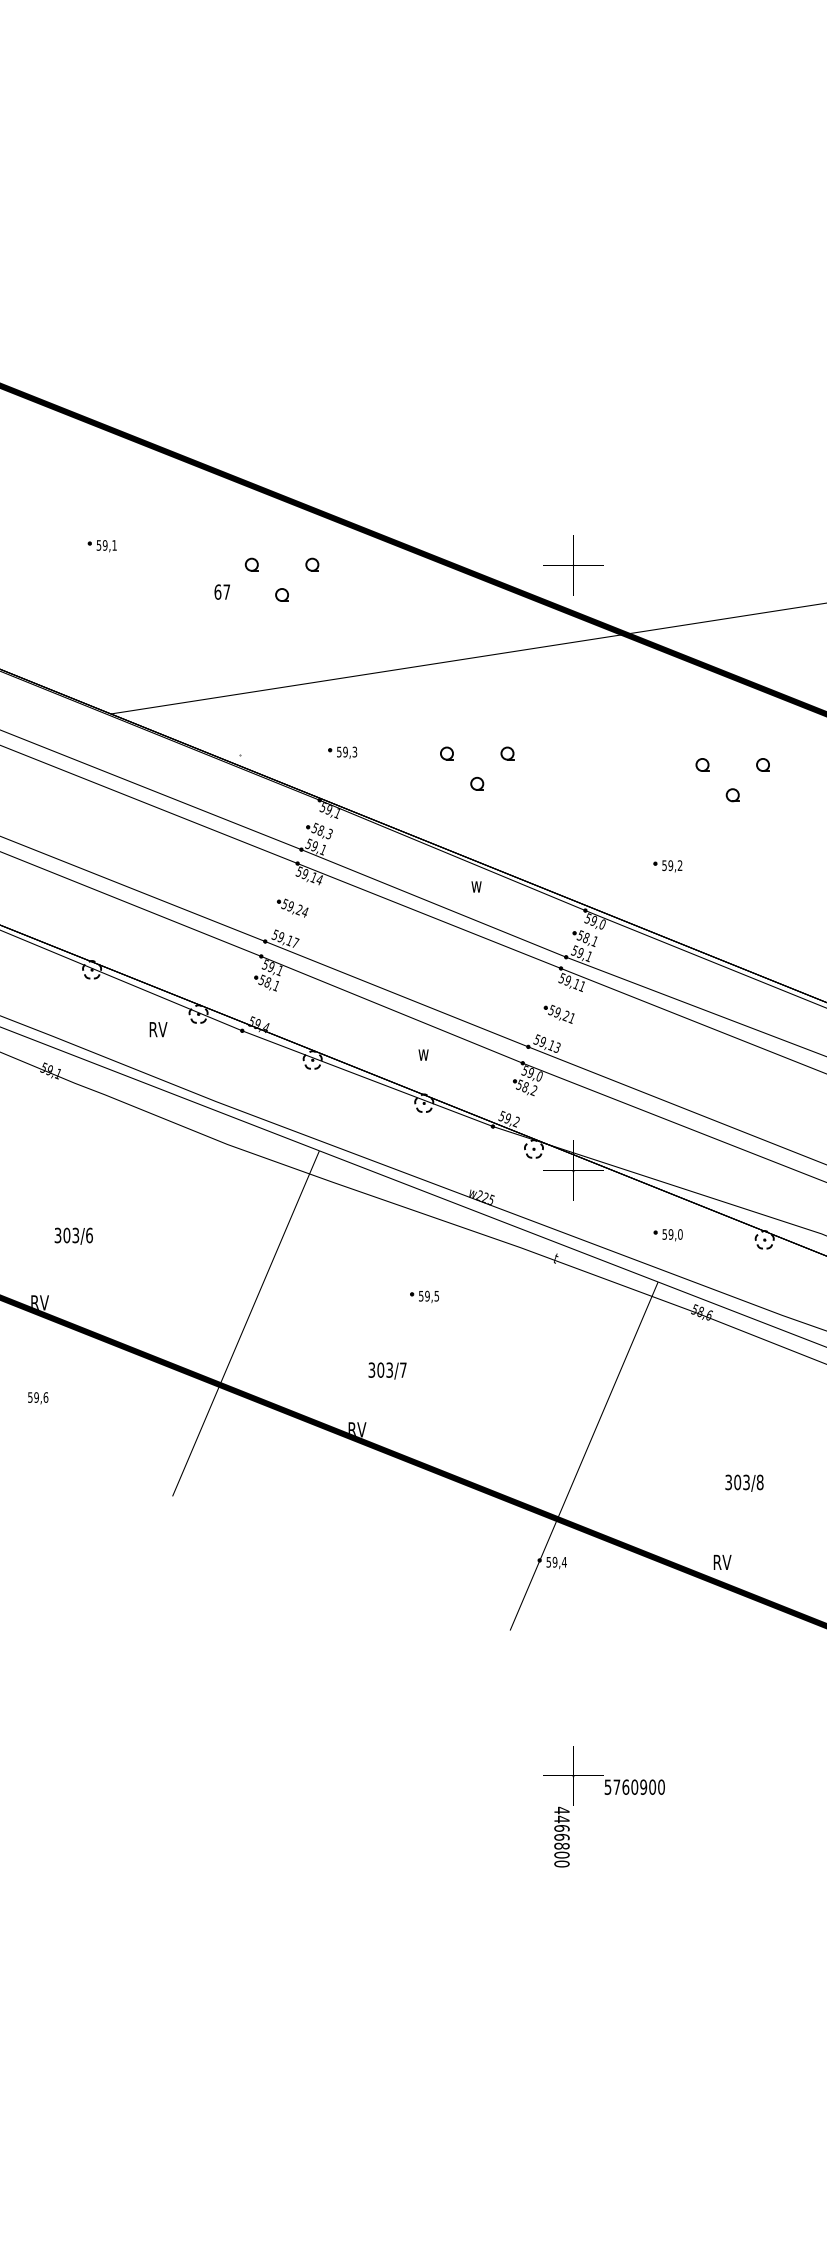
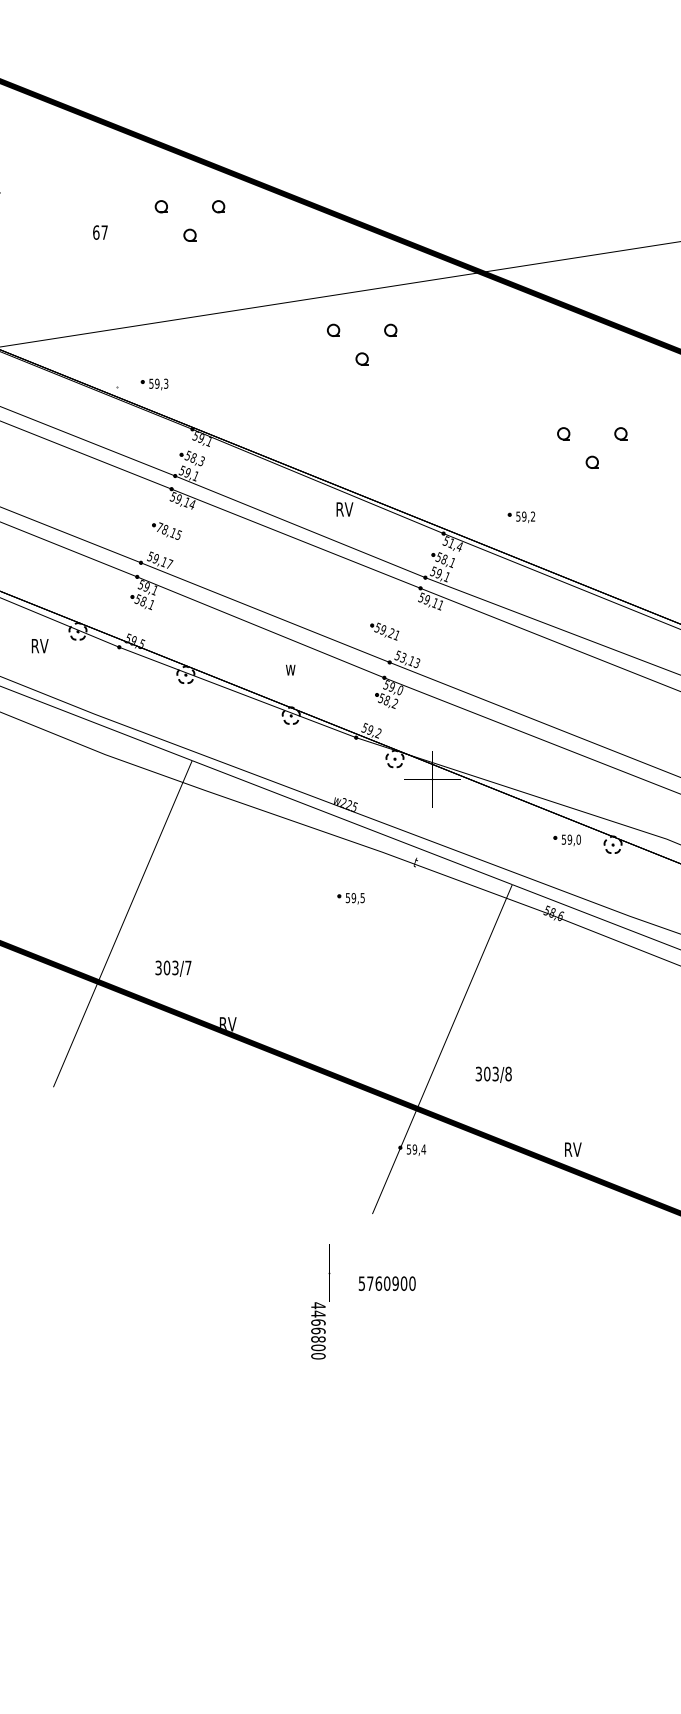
part: (573, 565) -> (432, 207), removed
part: (281, 588) -> (189, 229), moved
part: (342, 752) -> (154, 384), moved
part: (477, 776) -> (362, 352), moved
part: (732, 788) -> (592, 456), moved
part: (667, 866) -> (521, 517), moved
text: (480, 884) -> (344, 508), w -> RV
text: (294, 907) -> (168, 530), 59,24 -> 78,15
text: (597, 922) -> (455, 544), 59,0 -> 51,4
part: (558, 1014) -> (384, 631), moved
text: (265, 1027) -> (141, 644), 59,4 -> 59,5
text: (542, 1041) -> (403, 657), 59,13 -> 53,13
part: (667, 1235) -> (566, 840), moved
part: (424, 1296) -> (351, 898), moved
text: (387, 1370) -> (173, 968), moved
text: (744, 1482) -> (493, 1074), moved
part: (604, 1794) -> (358, 1290), moved

